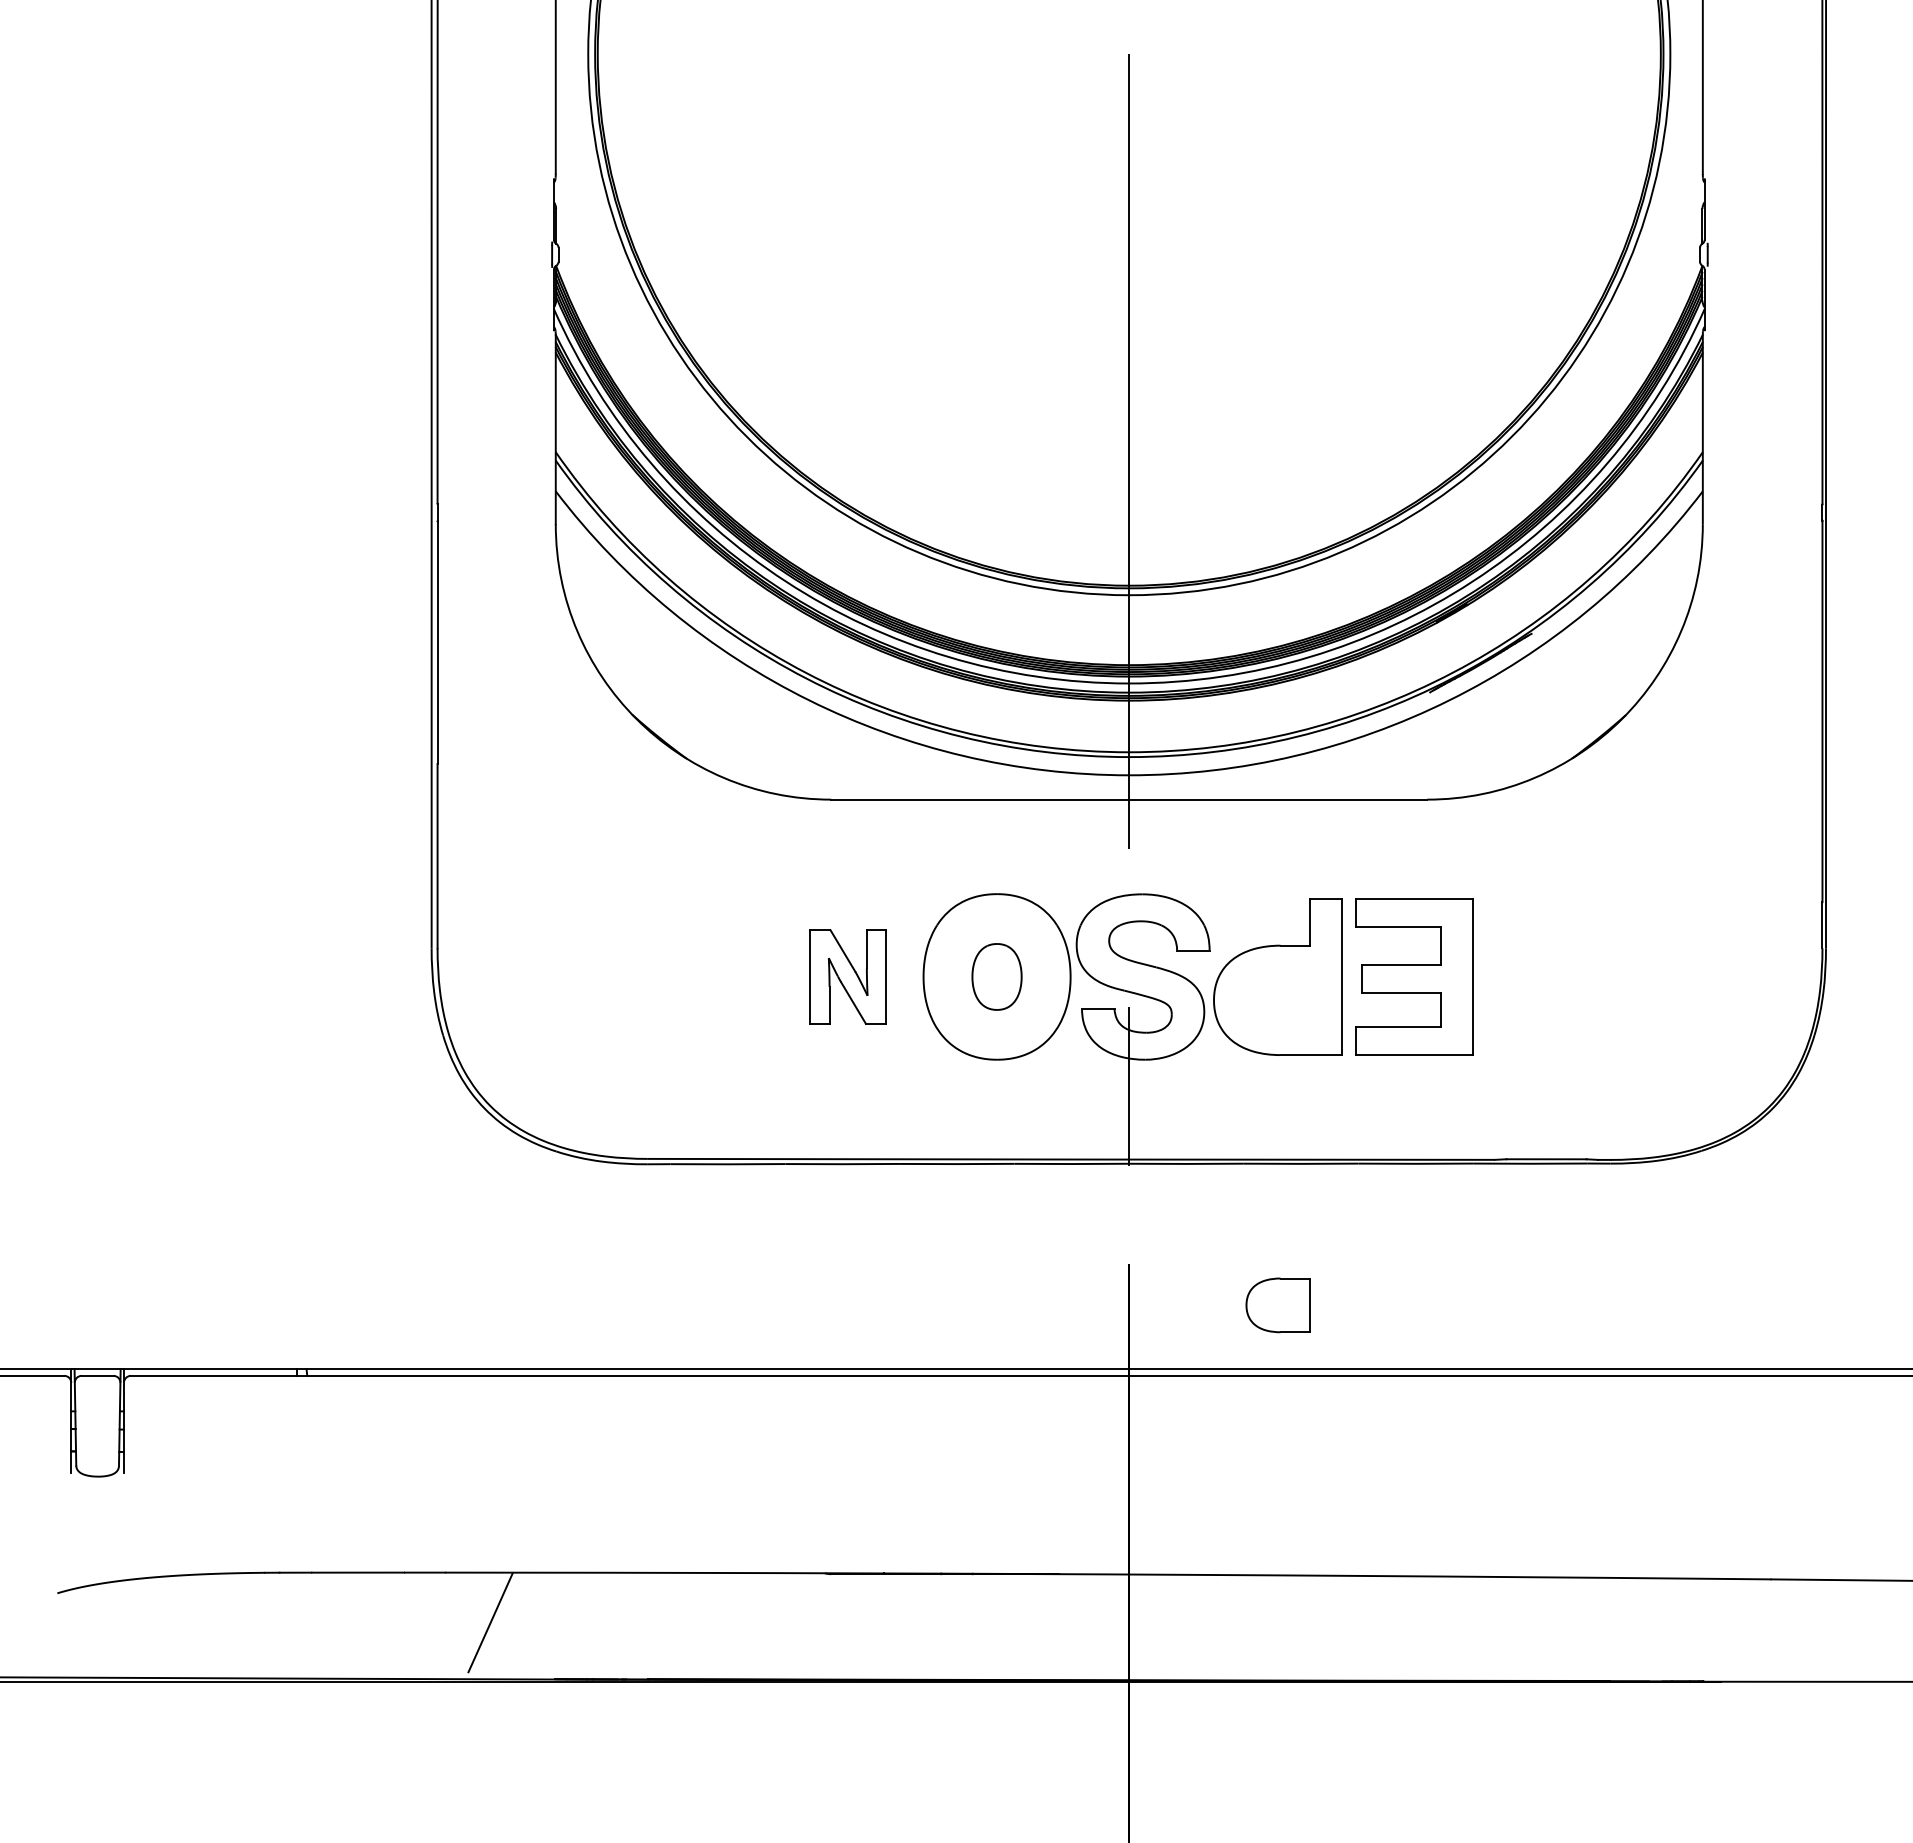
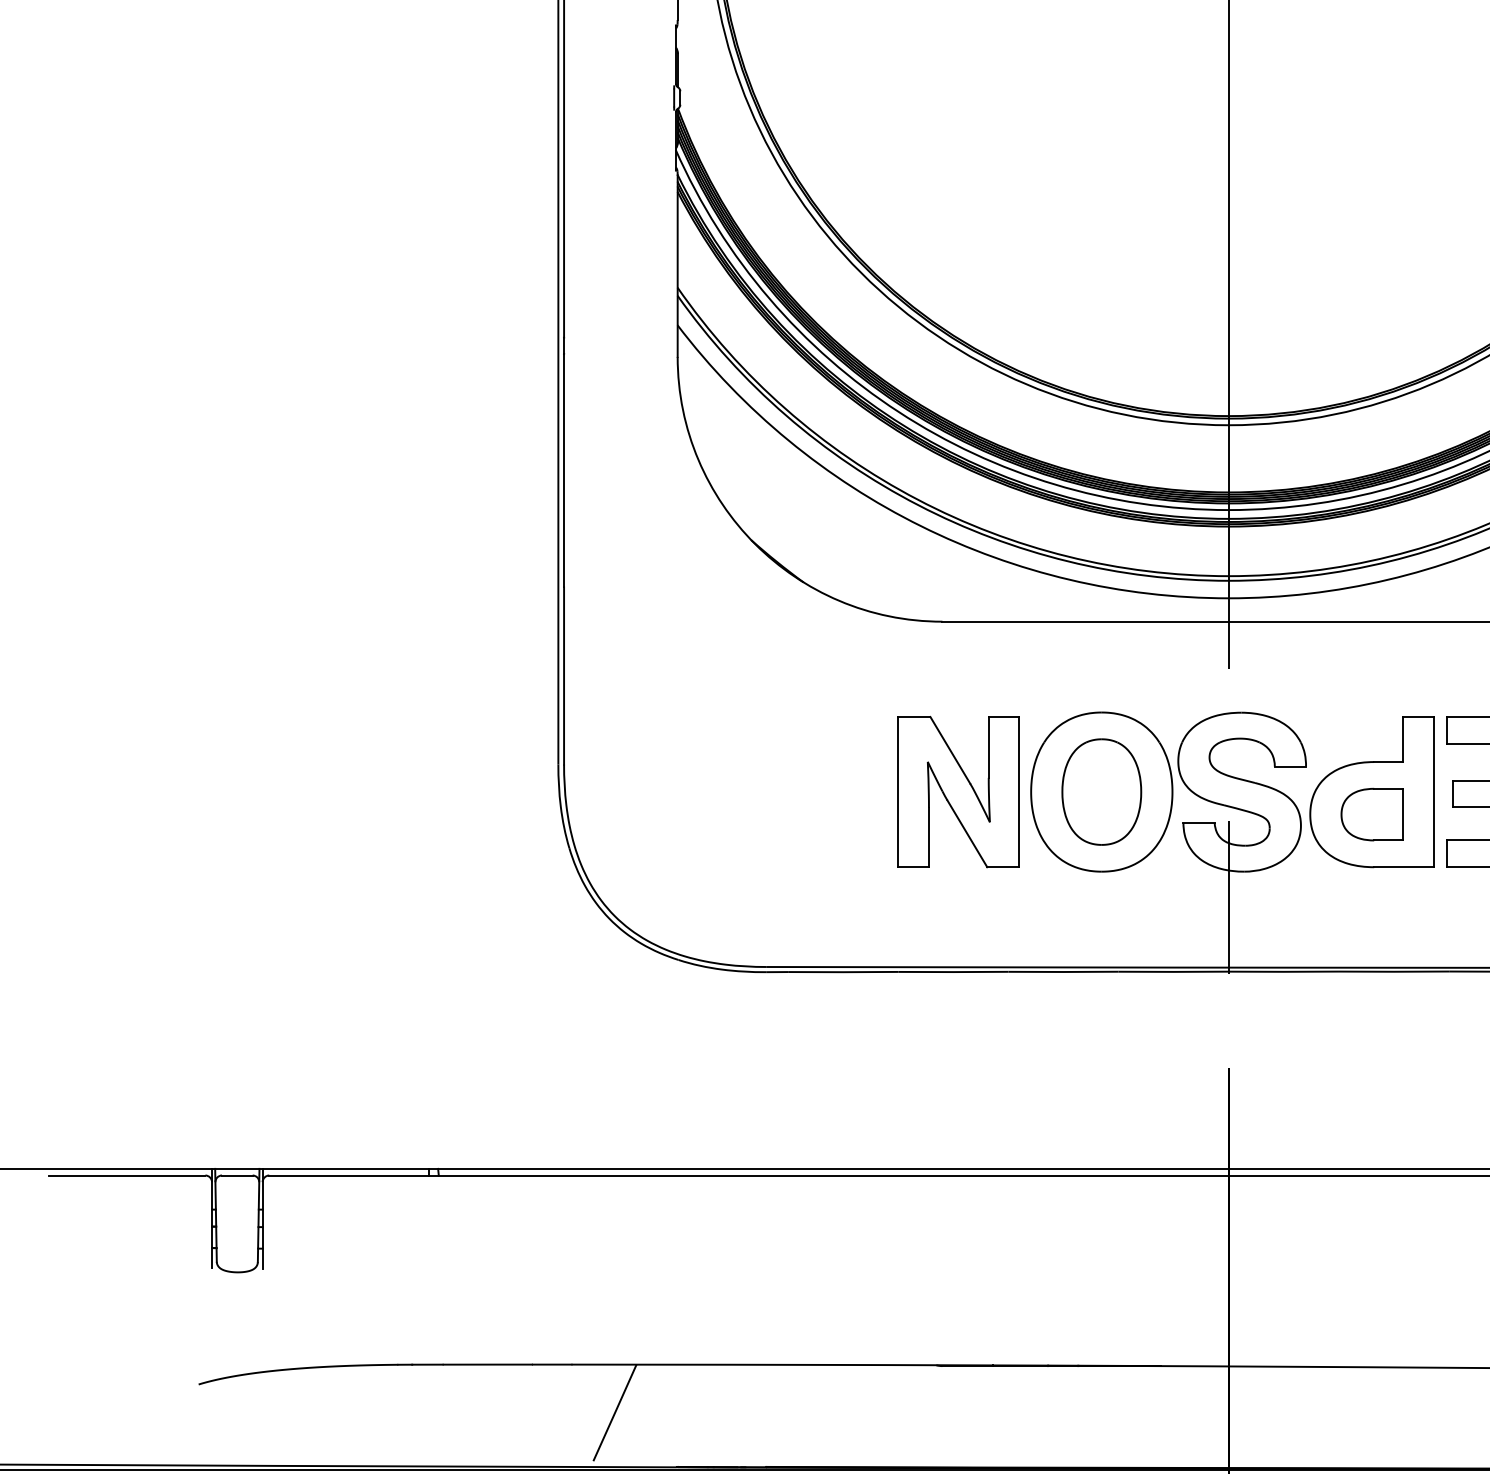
part: (847, 976) -> (958, 791), size x1.67
part: (996, 976) -> (1101, 791), size x1.67
part: (1277, 1305) -> (1371, 814), moved

